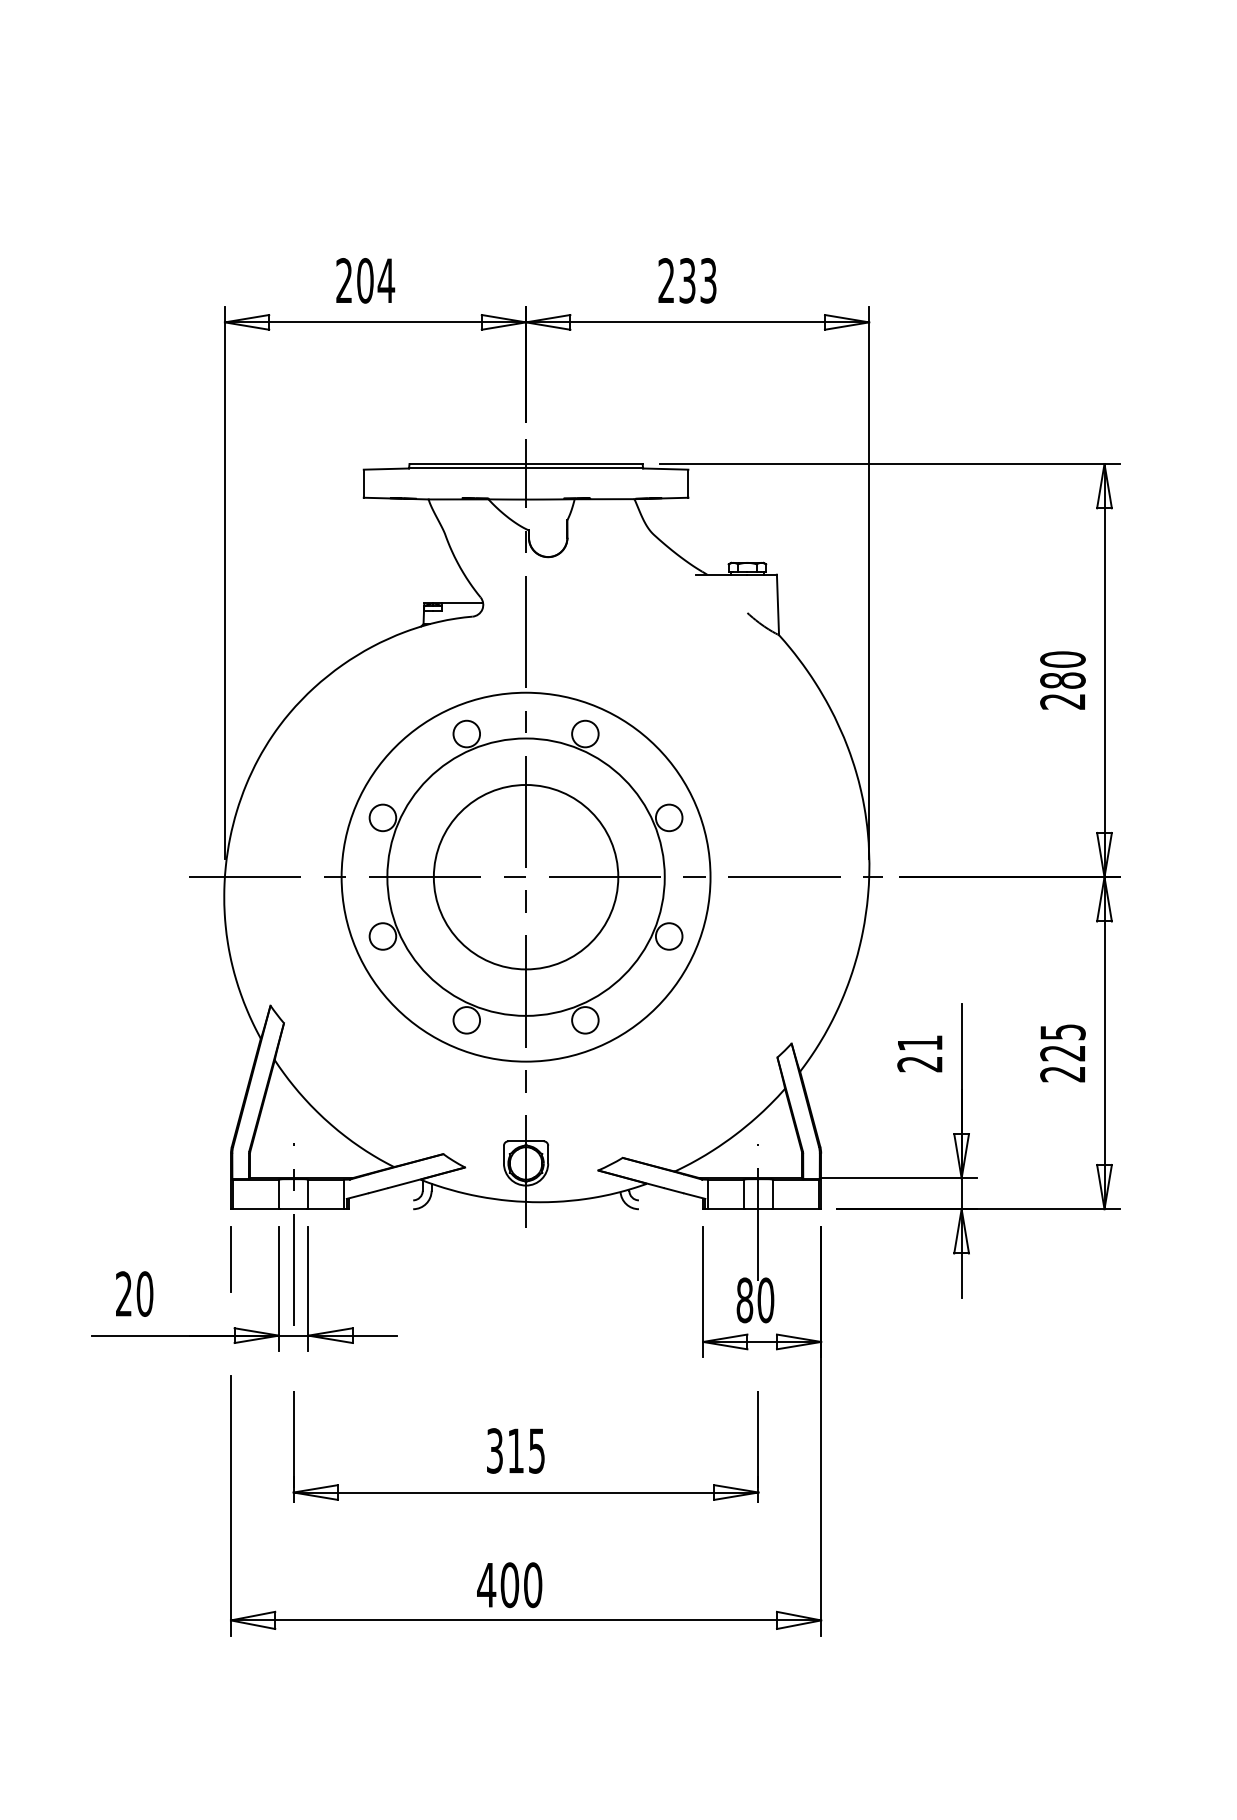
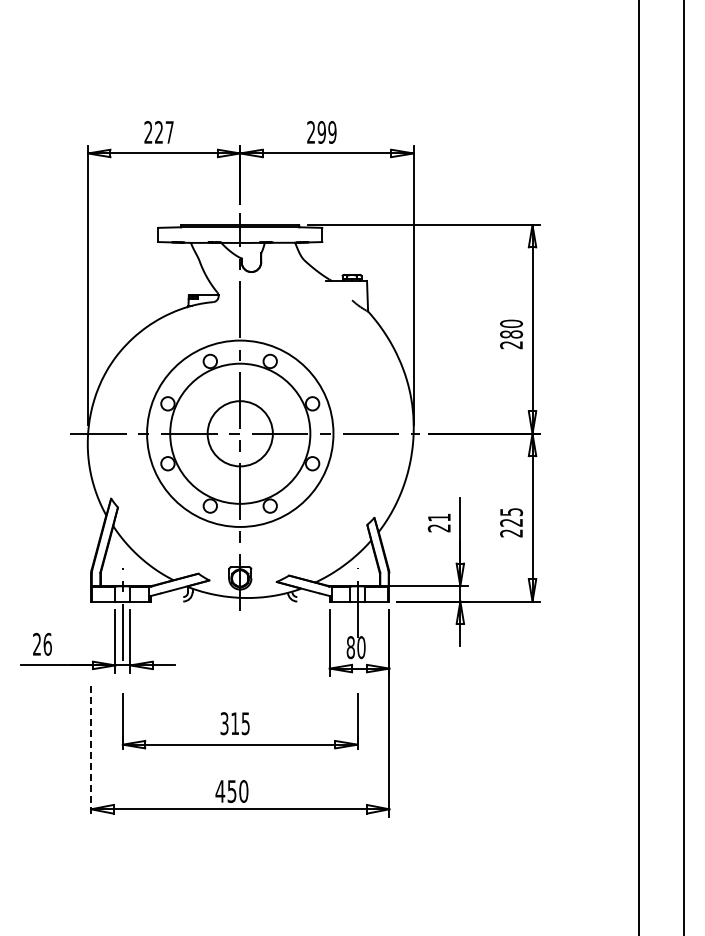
text: (376, 280) -> (164, 132), 204 -> 227
text: (696, 280) -> (326, 132), 233 -> 299
circle: (524, 876) -> (239, 433), size x0.7
line: (231, 1258) -> (91, 626), removed
text: (144, 1294) -> (47, 644), 20 -> 26
line: (231, 1506) -> (91, 751), solid -> dashed
text: (508, 1585) -> (231, 791), 400 -> 450

